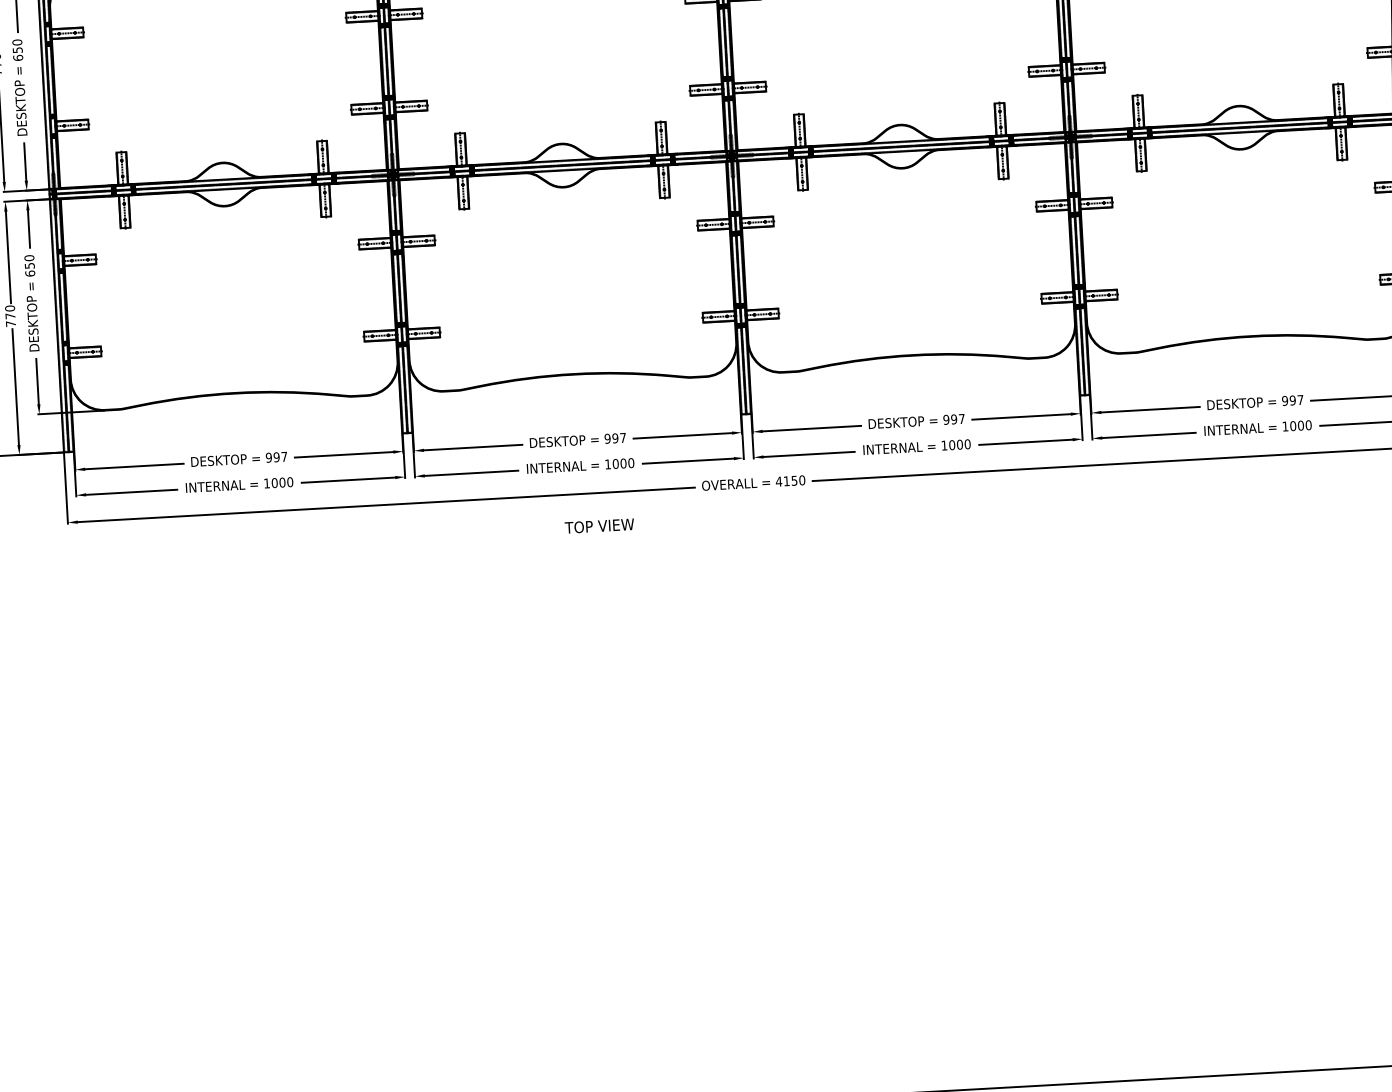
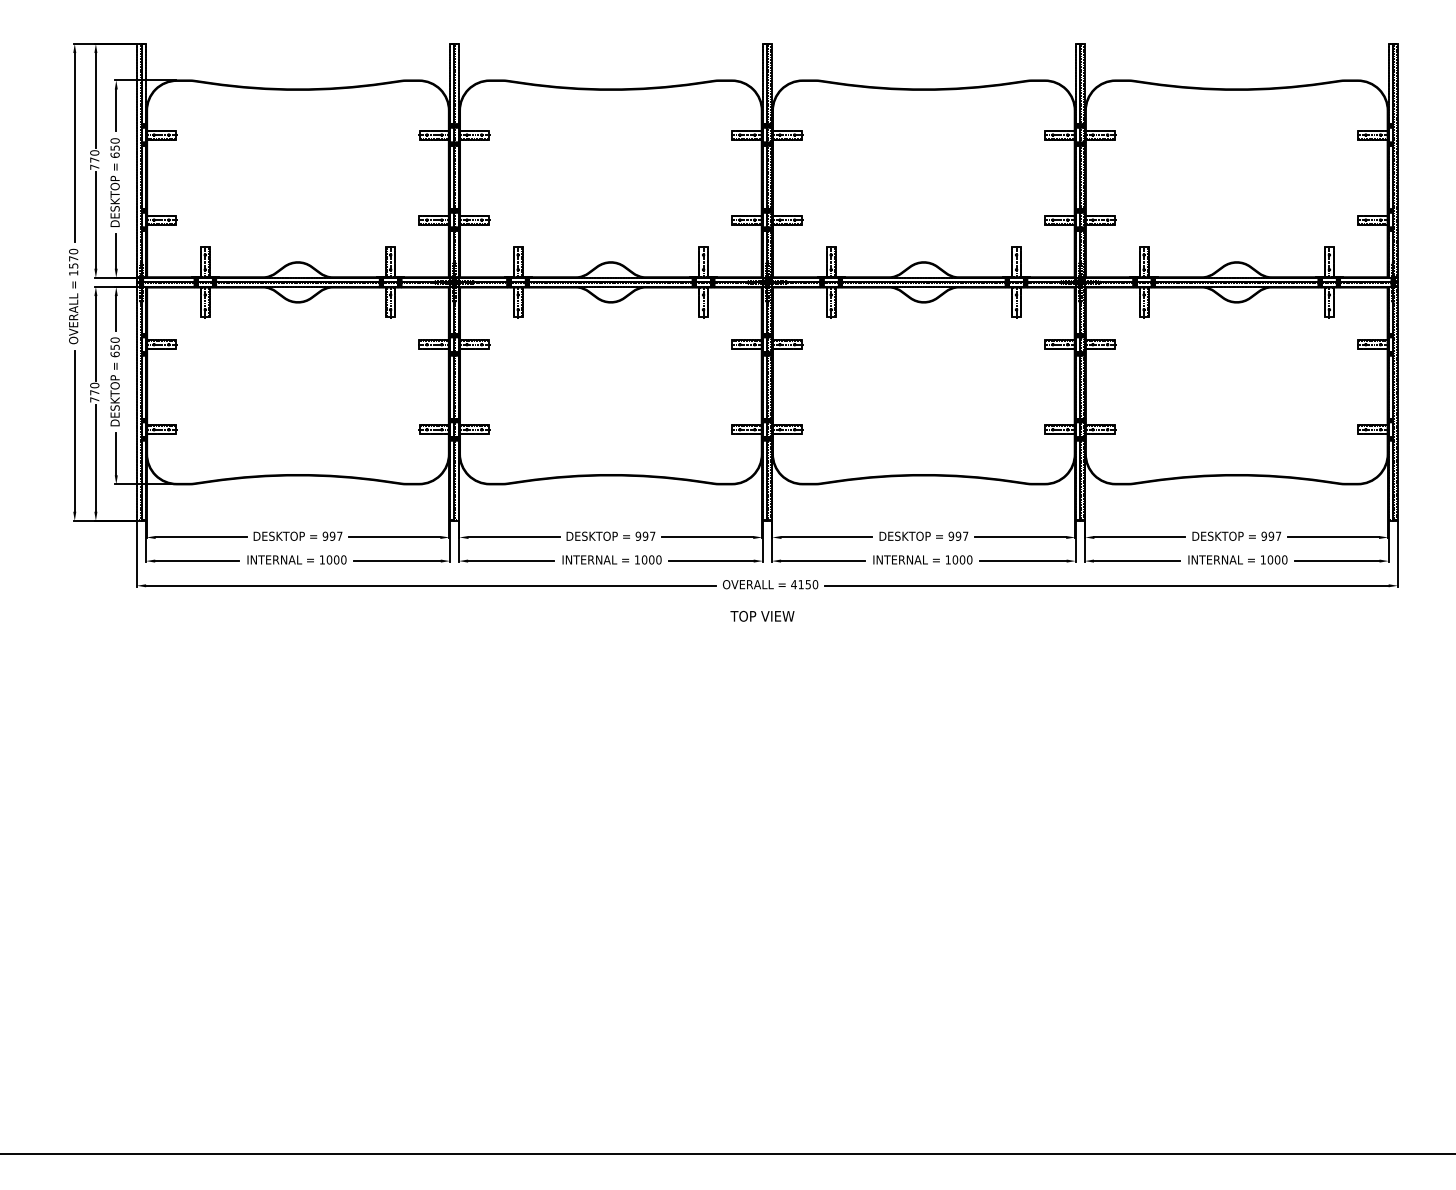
text: (599, 525) -> (762, 615), moved

